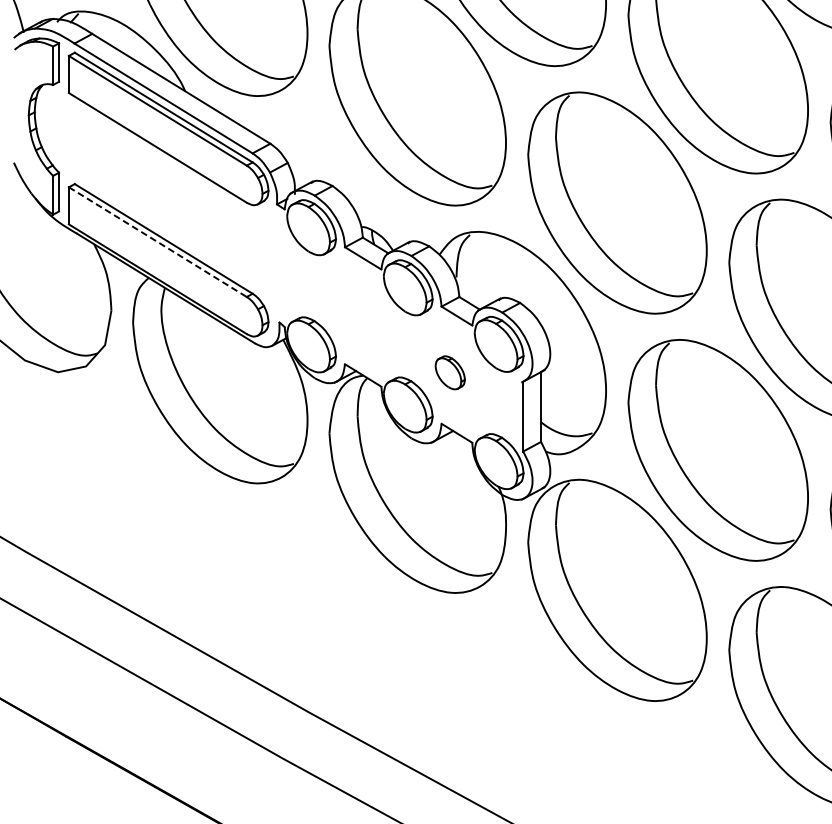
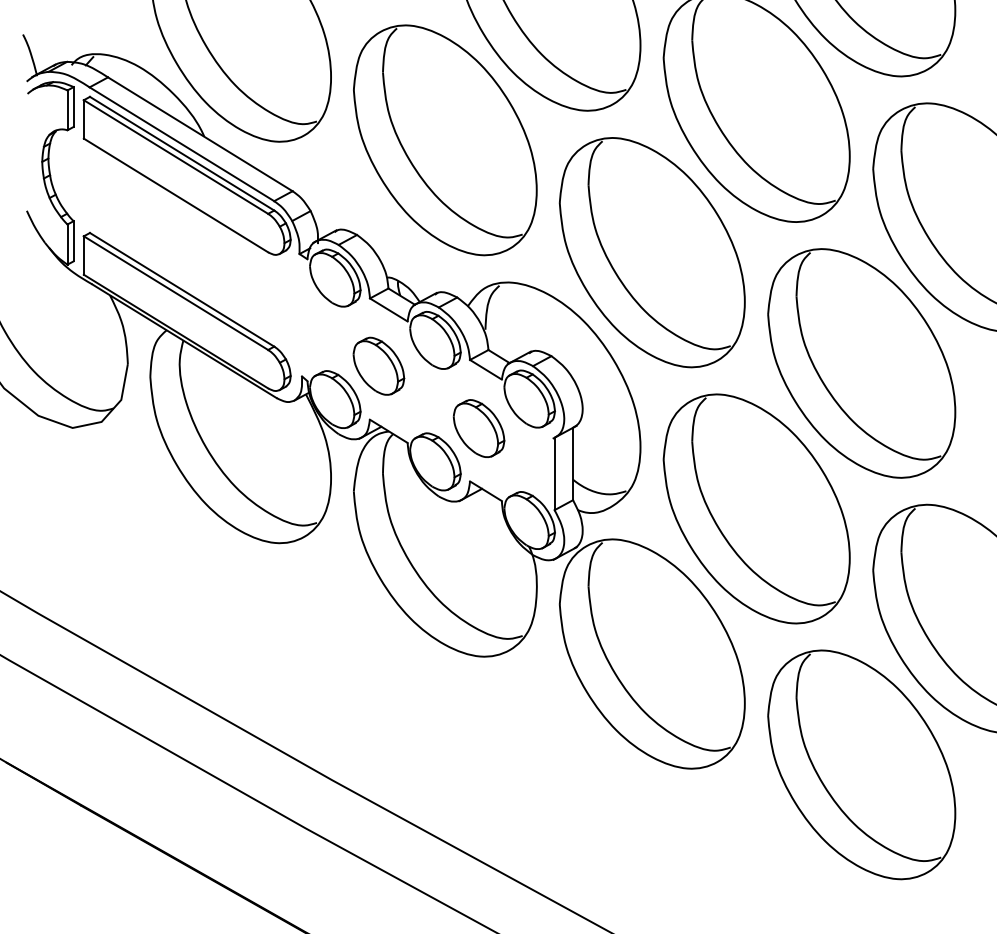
line: (158, 242) -> (176, 293), dashed -> solid
part: (353, 311) -> (378, 365), added
part: (449, 372) -> (478, 428), size x1.67

